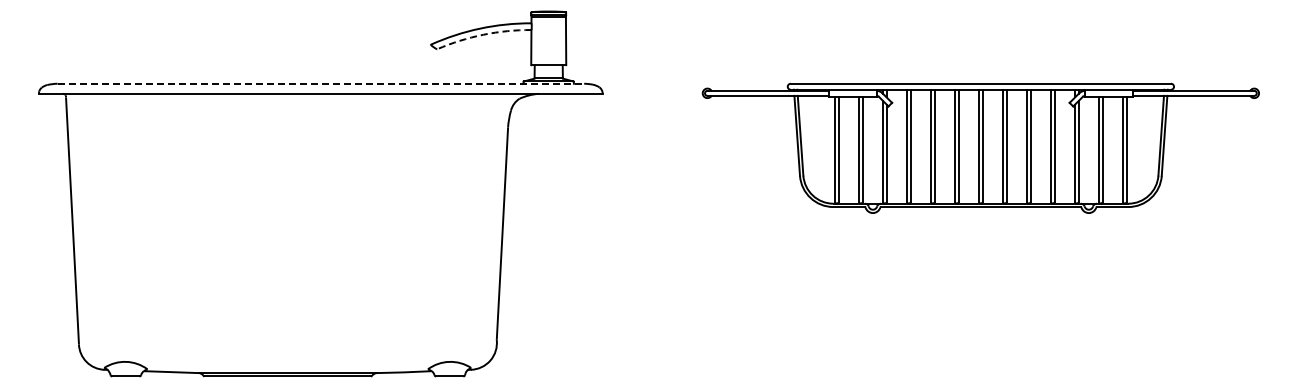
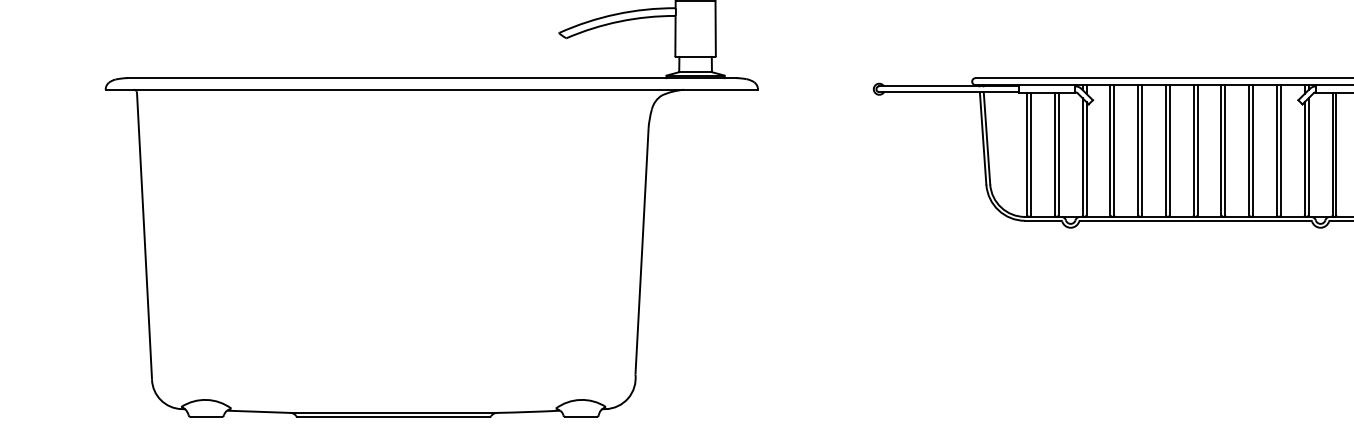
arc: (483, 34) -> (620, 21), dashed -> solid
line: (321, 83) -> (432, 77), dashed -> solid

